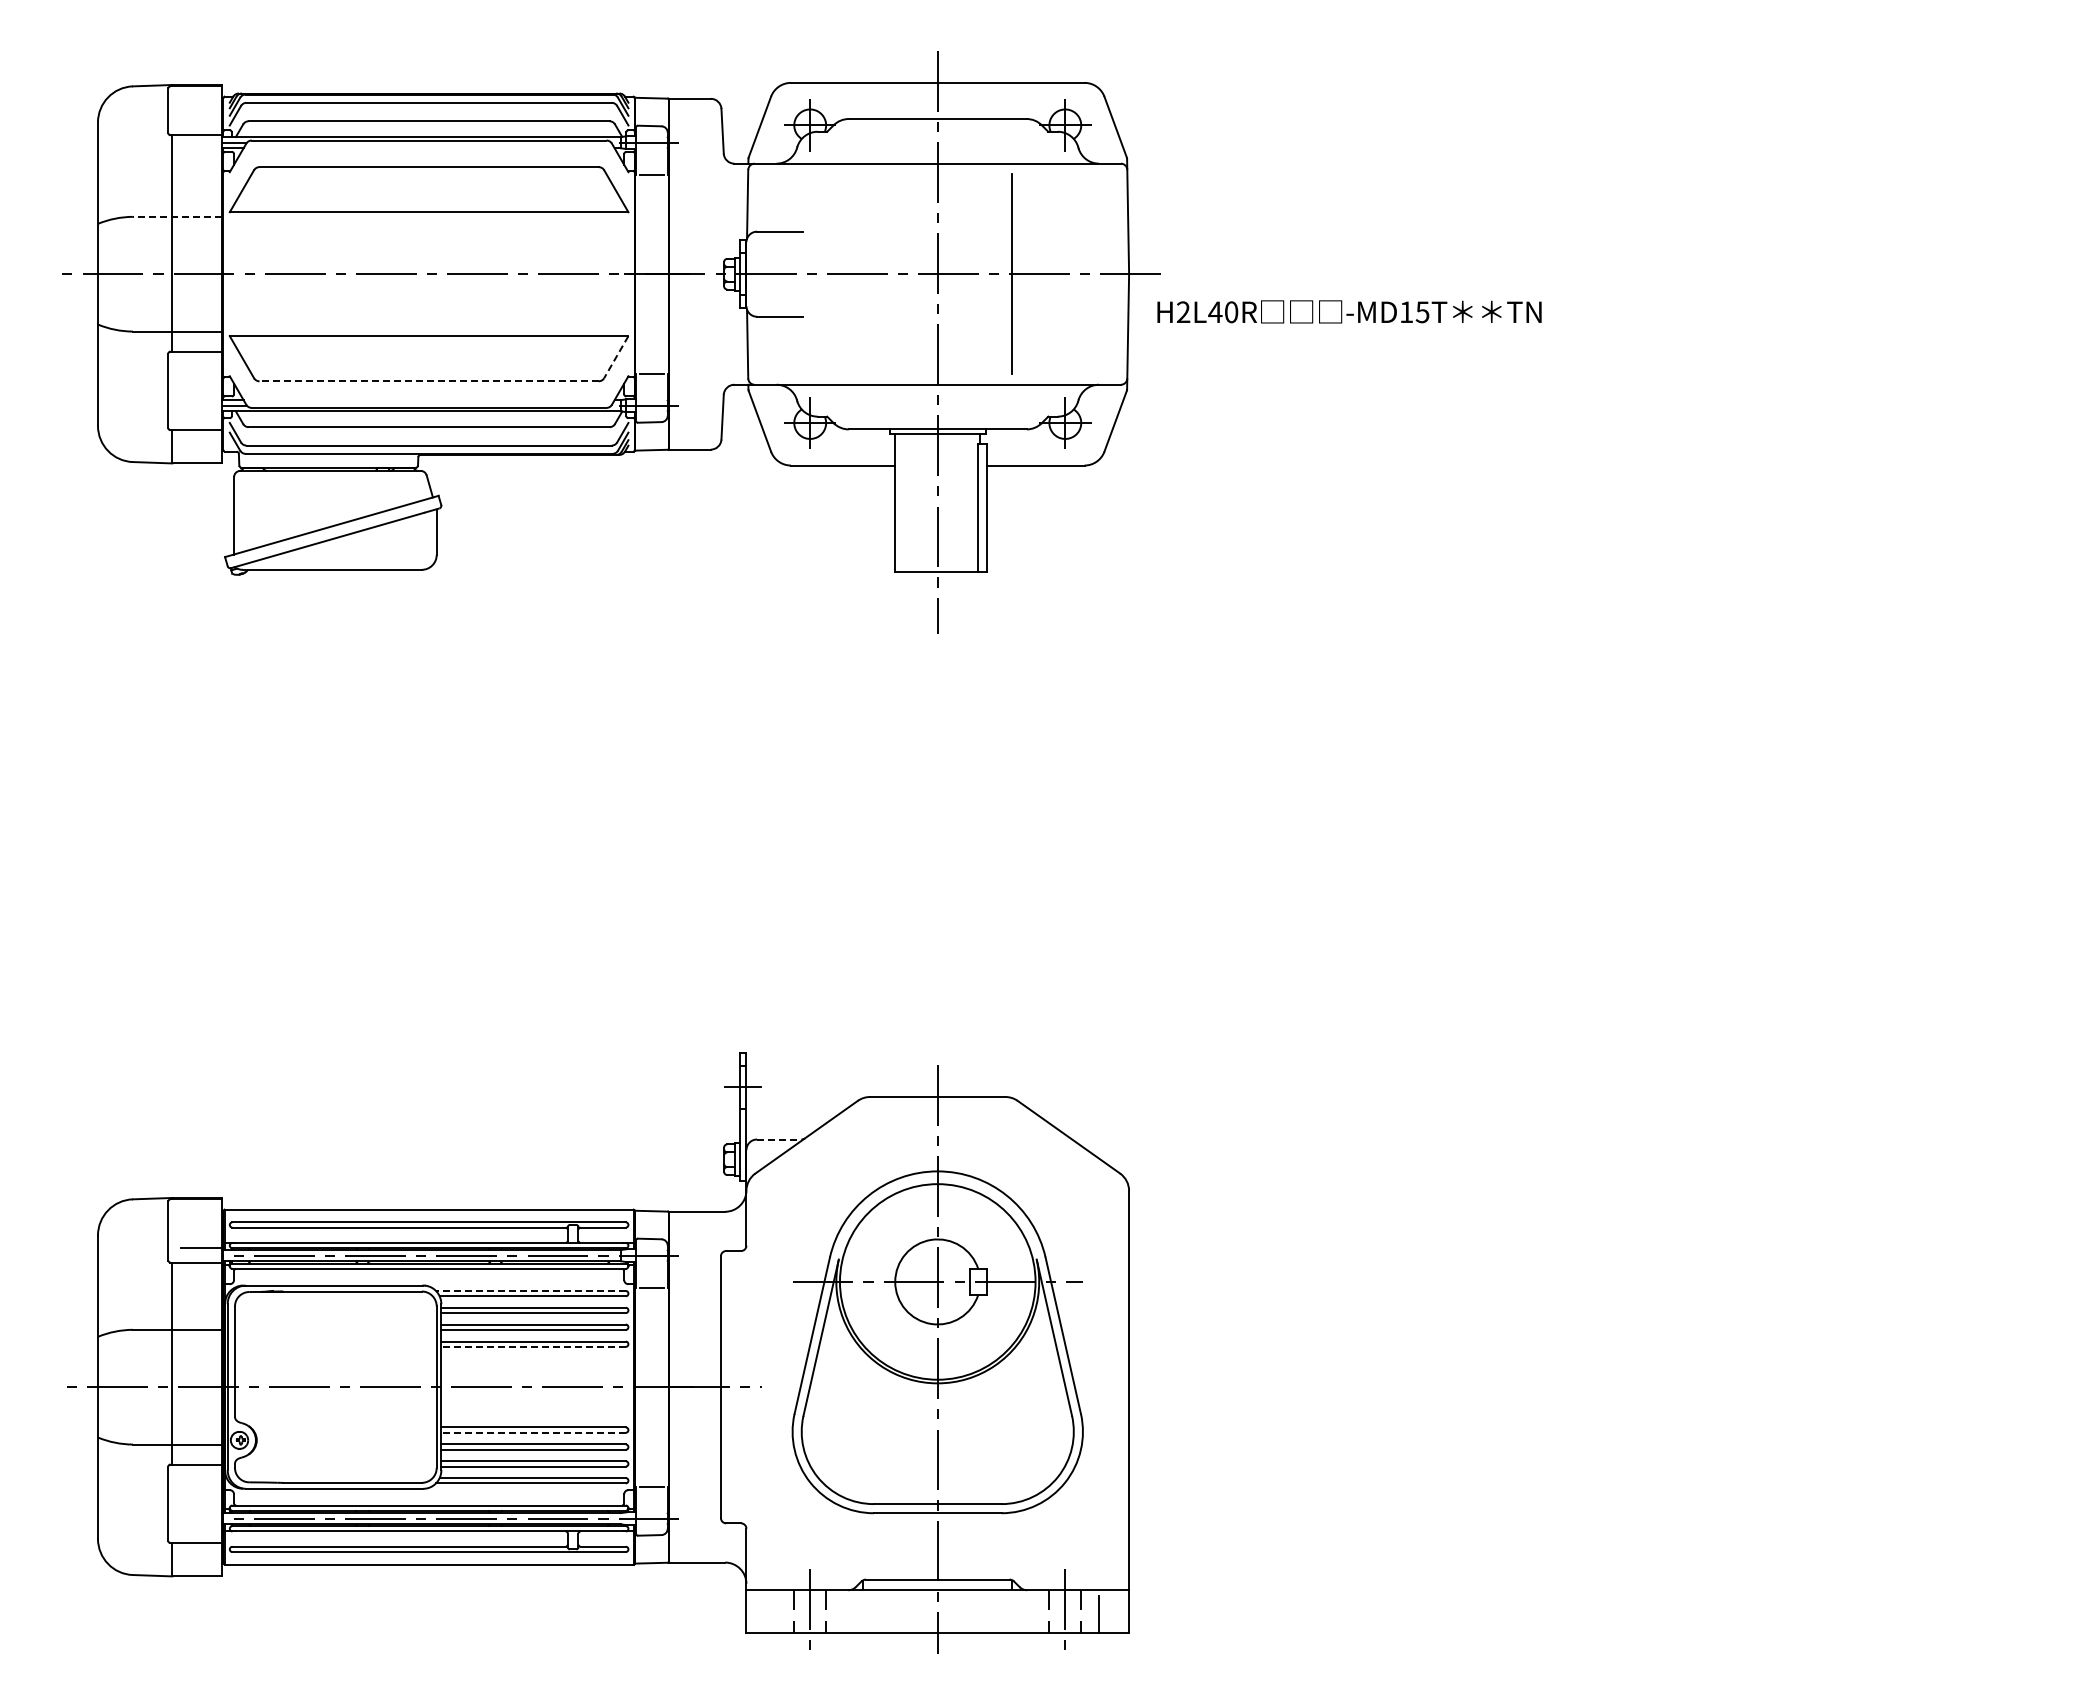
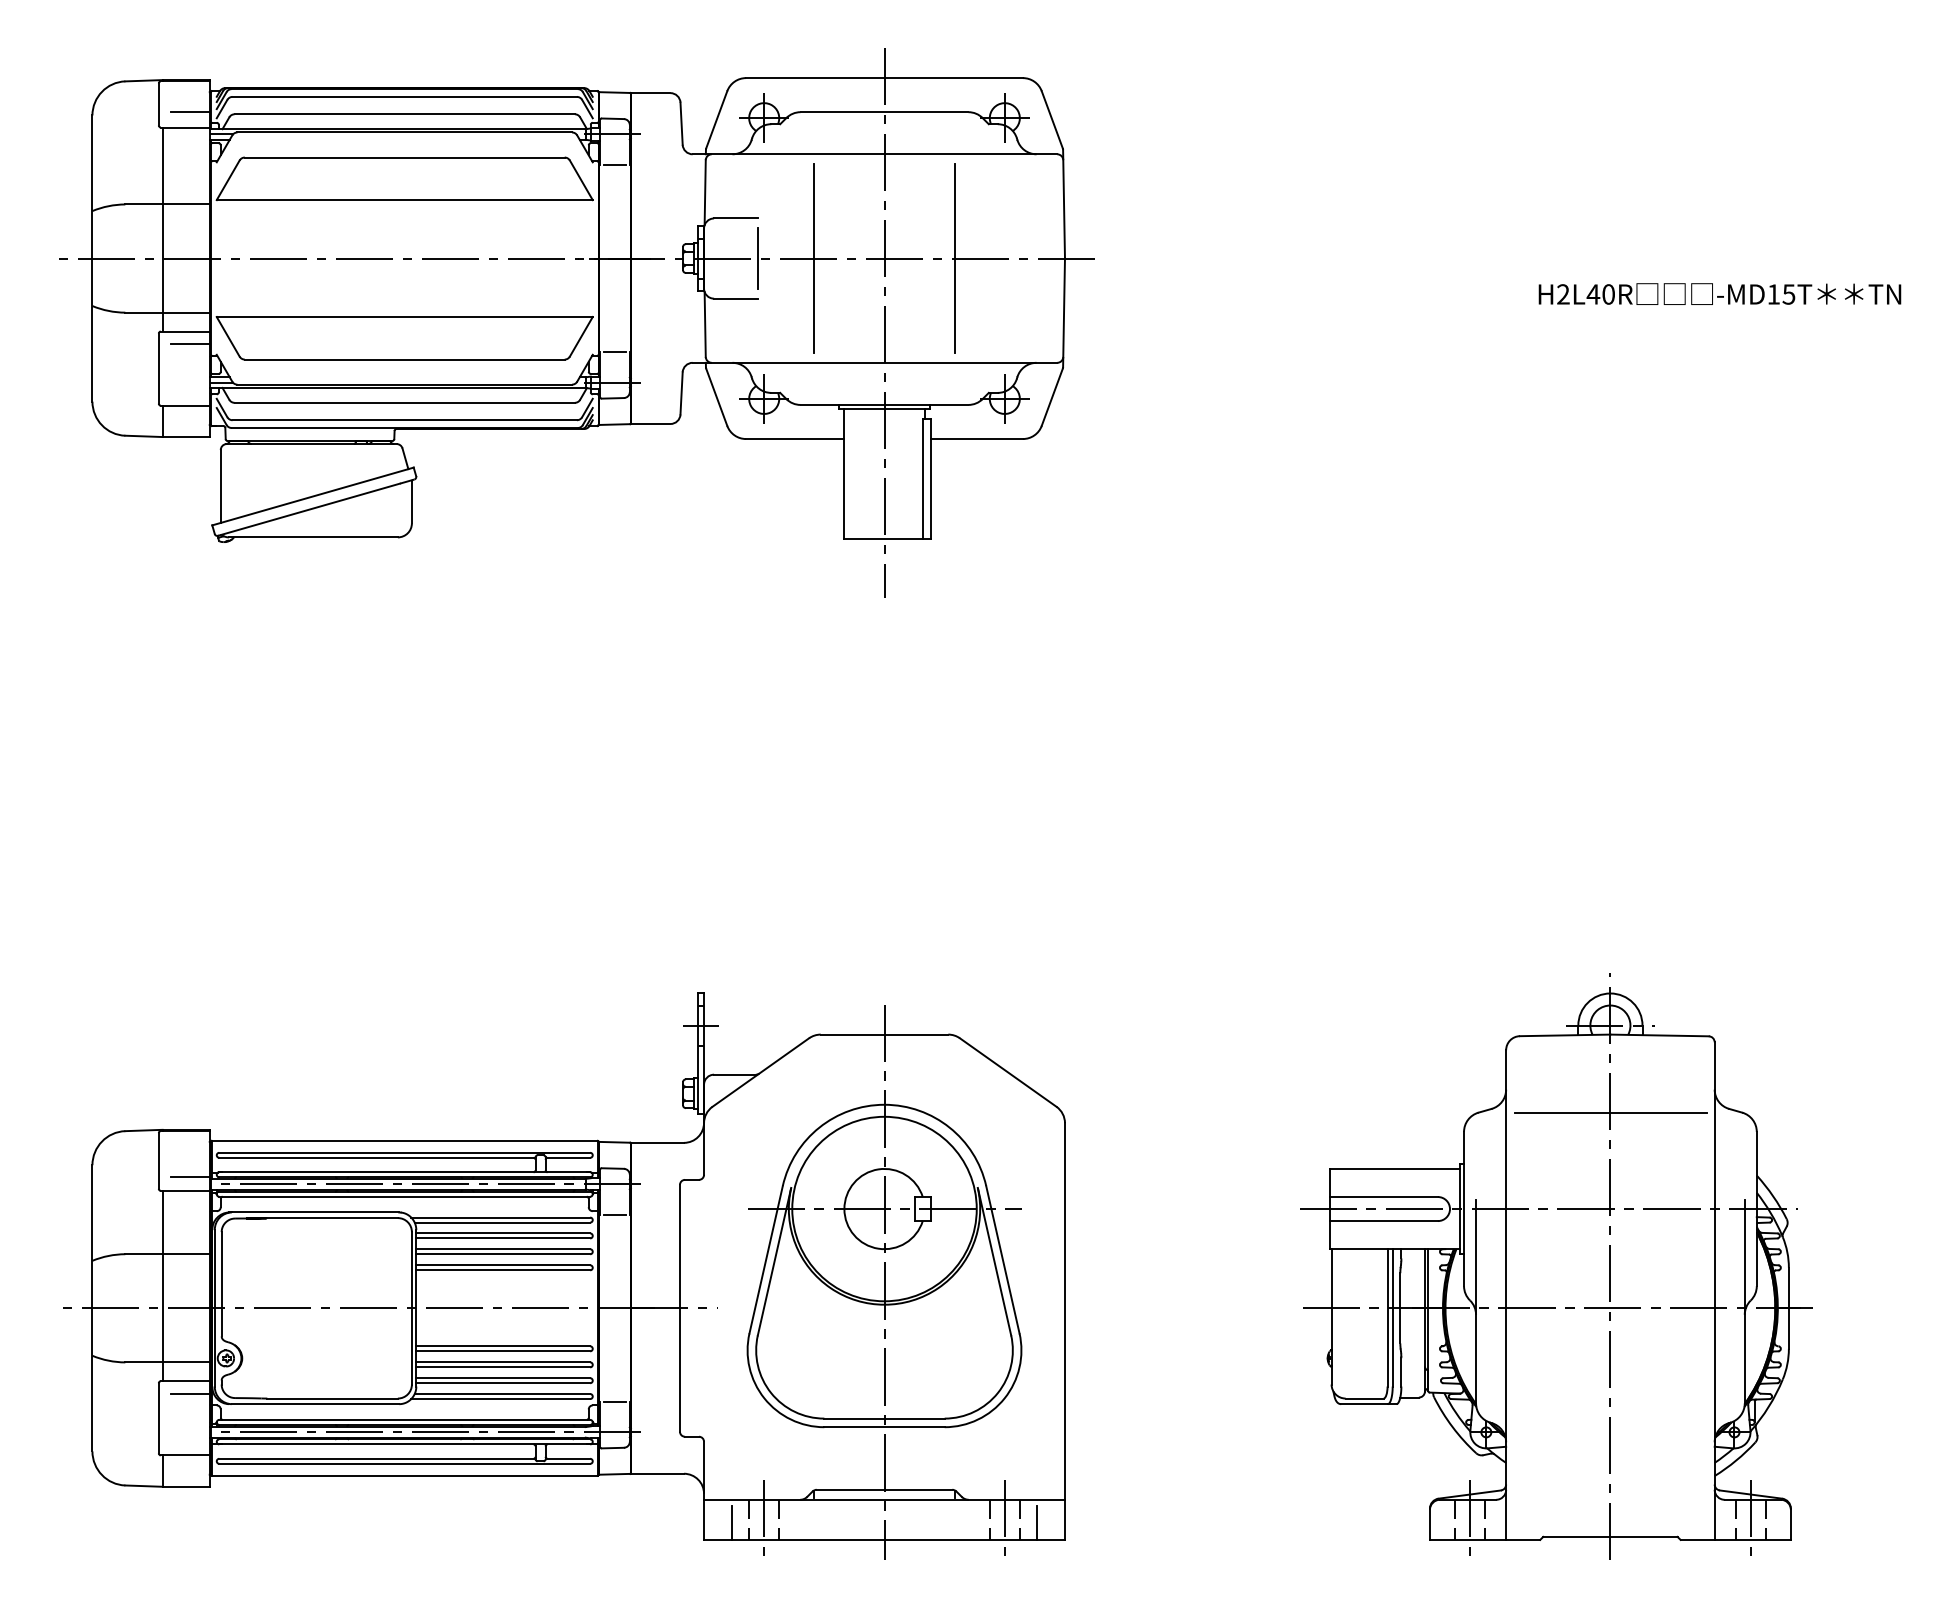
line: (201, 119) -> (190, 112), added
line: (177, 216) -> (167, 204), dashed -> solid
line: (803, 274) -> (757, 258), added
line: (863, 274) -> (814, 258), added
text: (1349, 311) -> (1719, 293), moved
line: (616, 357) -> (581, 337), dashed -> solid
line: (201, 364) -> (190, 343), added
line: (429, 381) -> (405, 359), dashed -> solid
line: (779, 1139) -> (735, 1074), dashed -> solid
line: (530, 1290) -> (500, 1217), dashed -> solid
part: (1650, 1342) -> (1556, 1266), added
line: (533, 1346) -> (503, 1269), dashed -> solid
line: (533, 1432) -> (503, 1351), dashed -> solid
line: (201, 1477) -> (190, 1393), added
line: (776, 1614) -> (732, 1522), added

